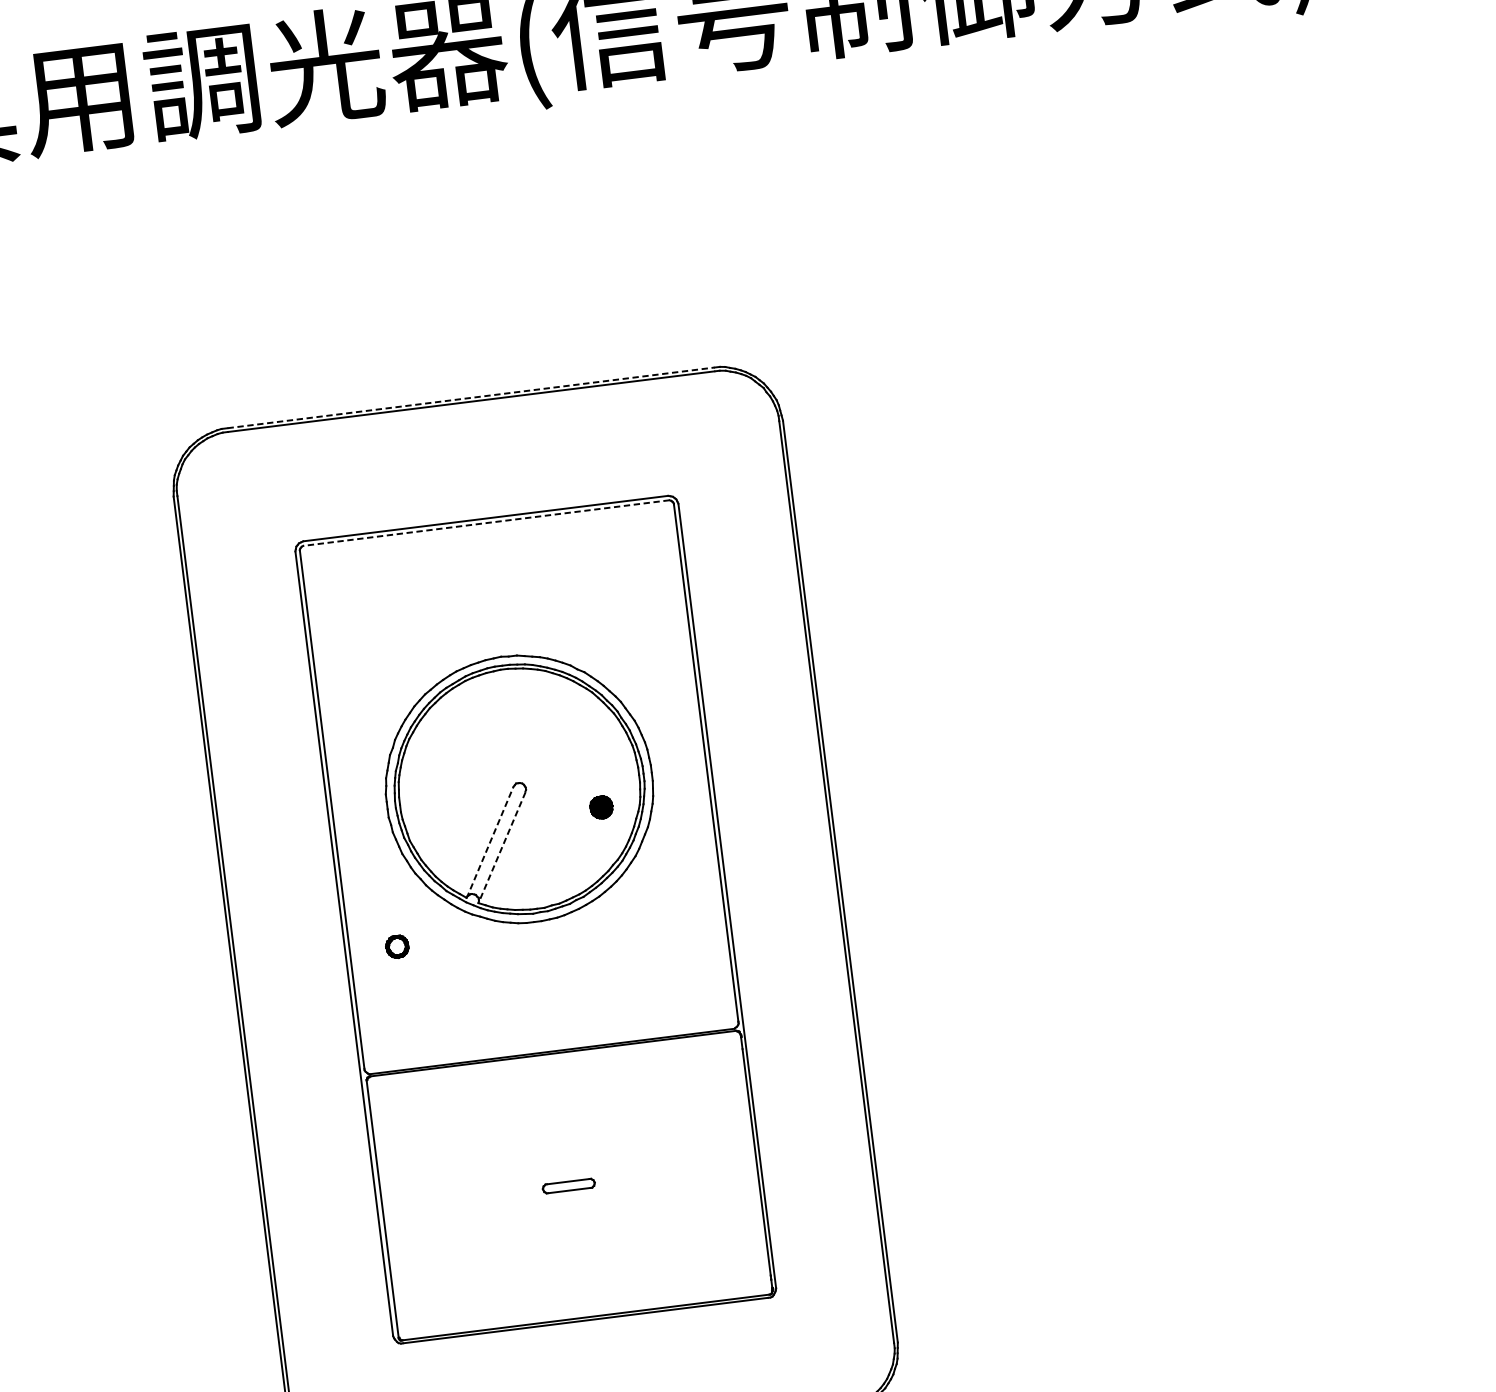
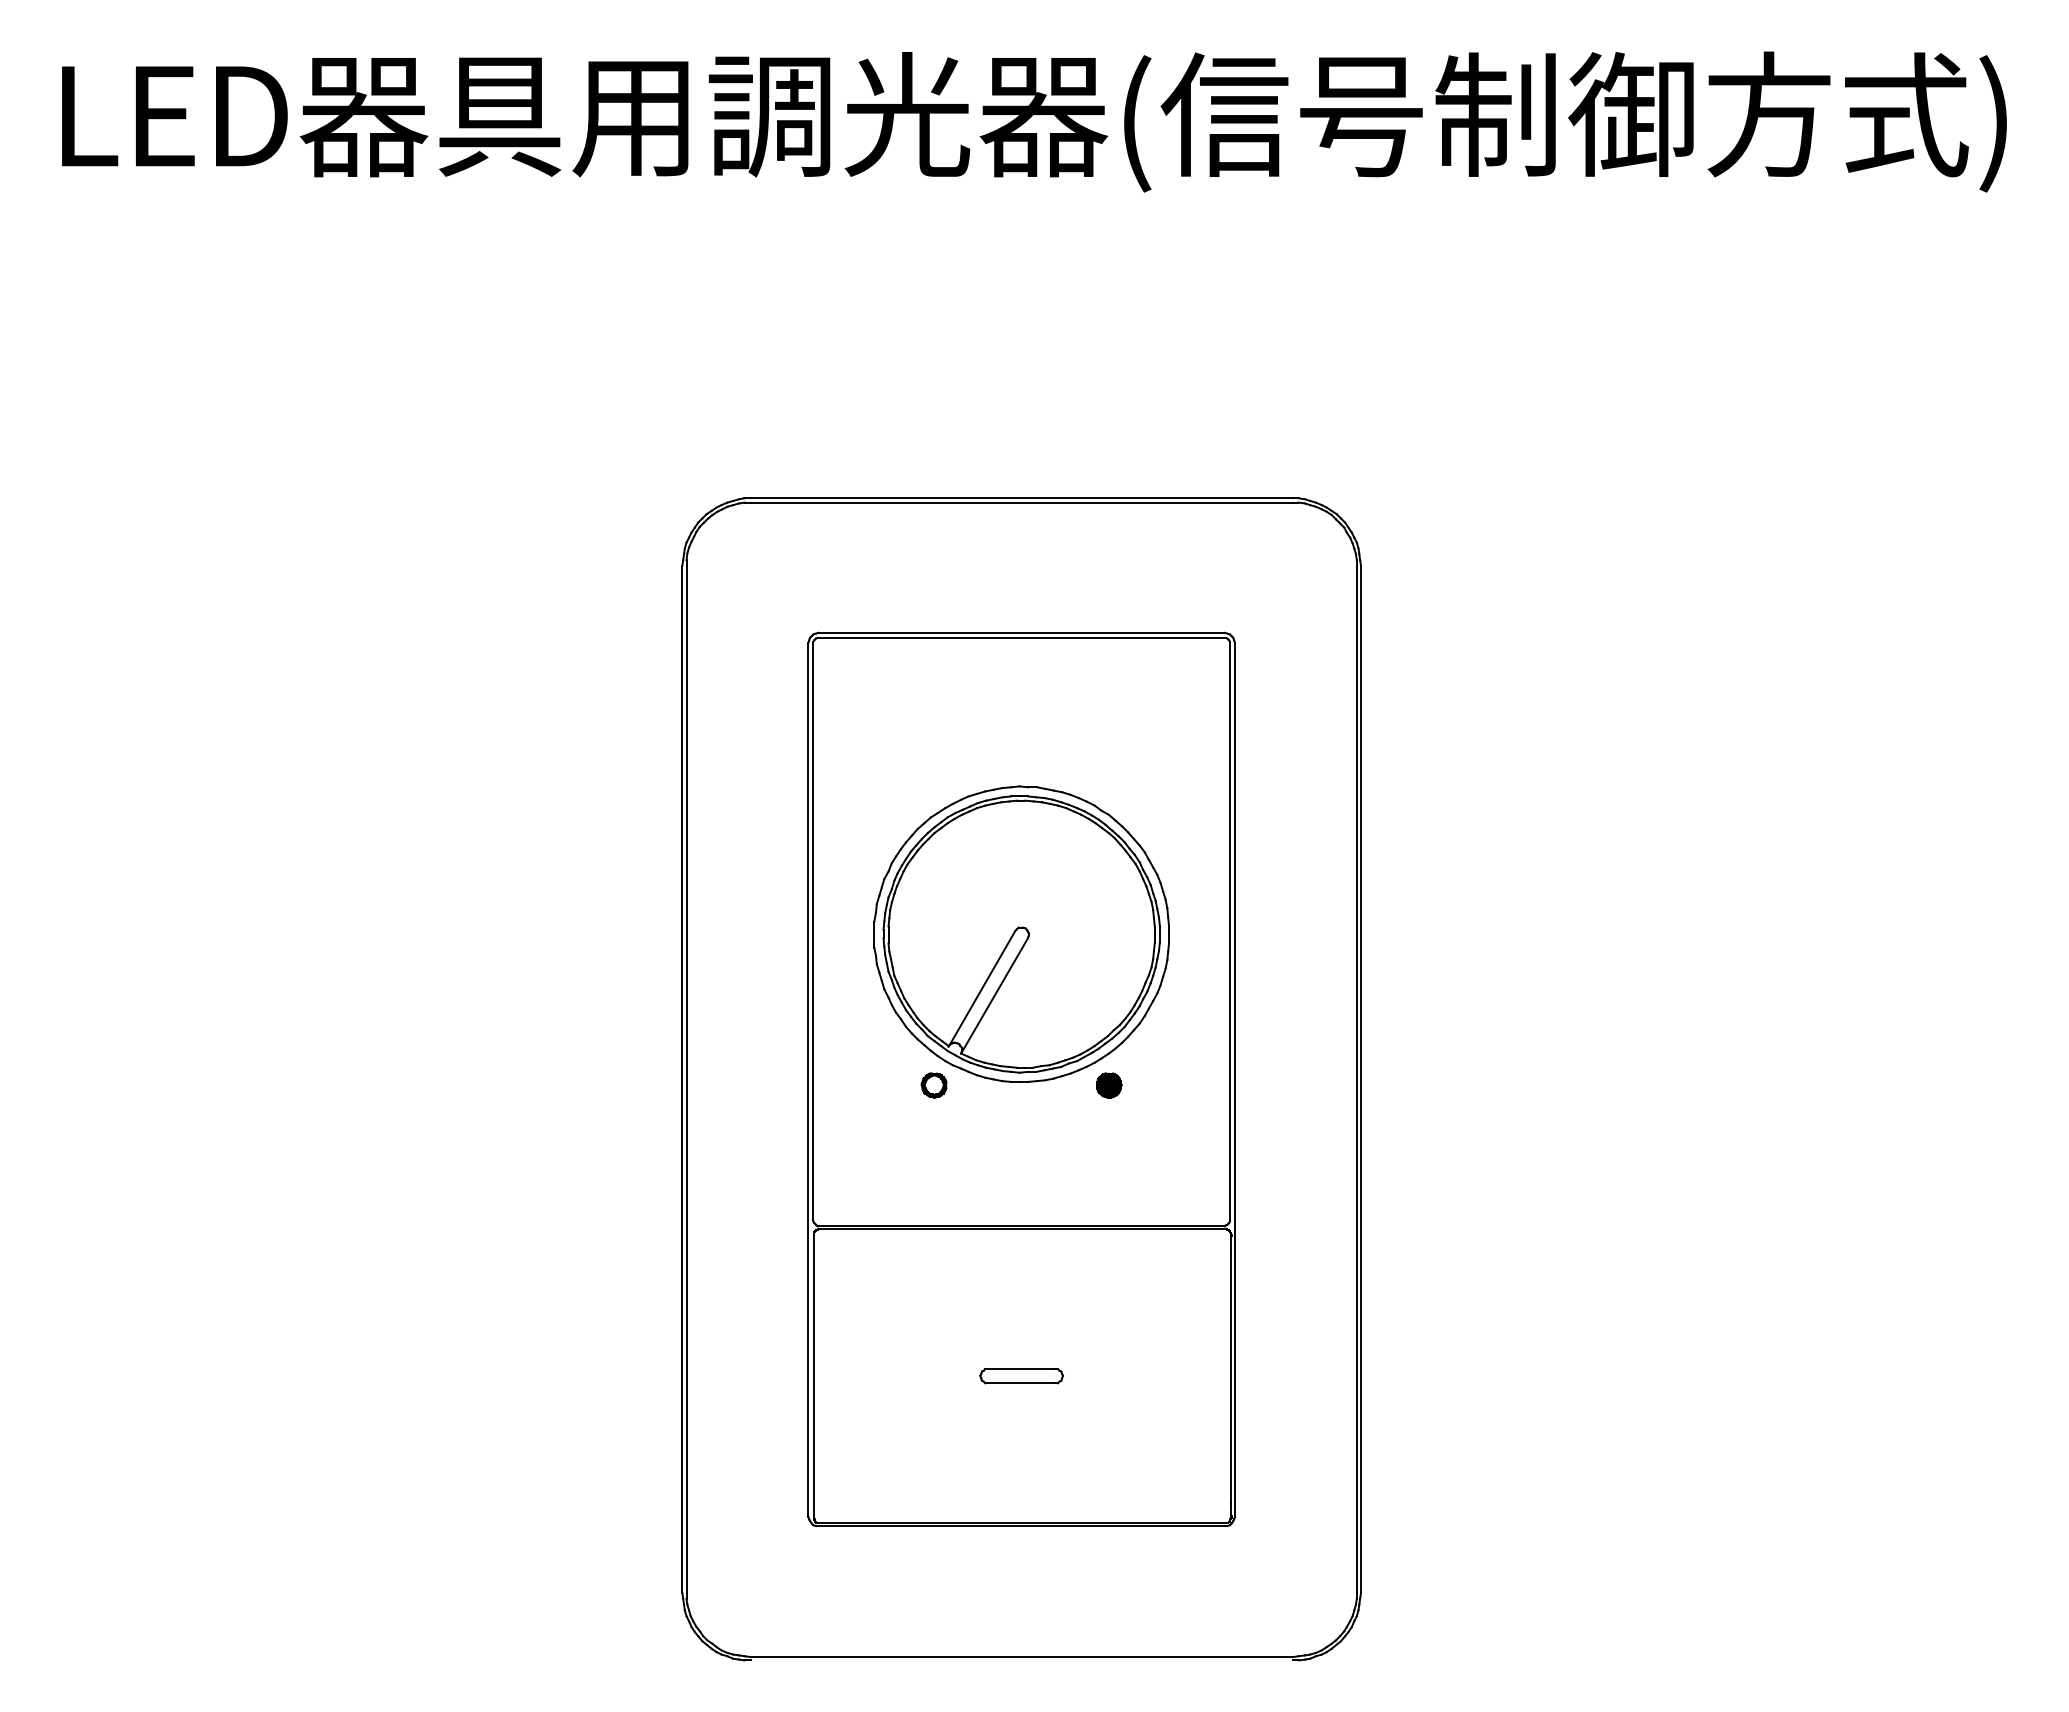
line: (471, 397) -> (1022, 498), dashed -> solid
line: (486, 522) -> (1021, 637), dashed -> solid
part: (601, 807) -> (1109, 1085), moved
line: (490, 842) -> (982, 988), dashed -> solid
line: (501, 847) -> (994, 995), dashed -> solid
part: (396, 946) -> (933, 1085), moved
part: (568, 1186) -> (1021, 1376), size x1.43

